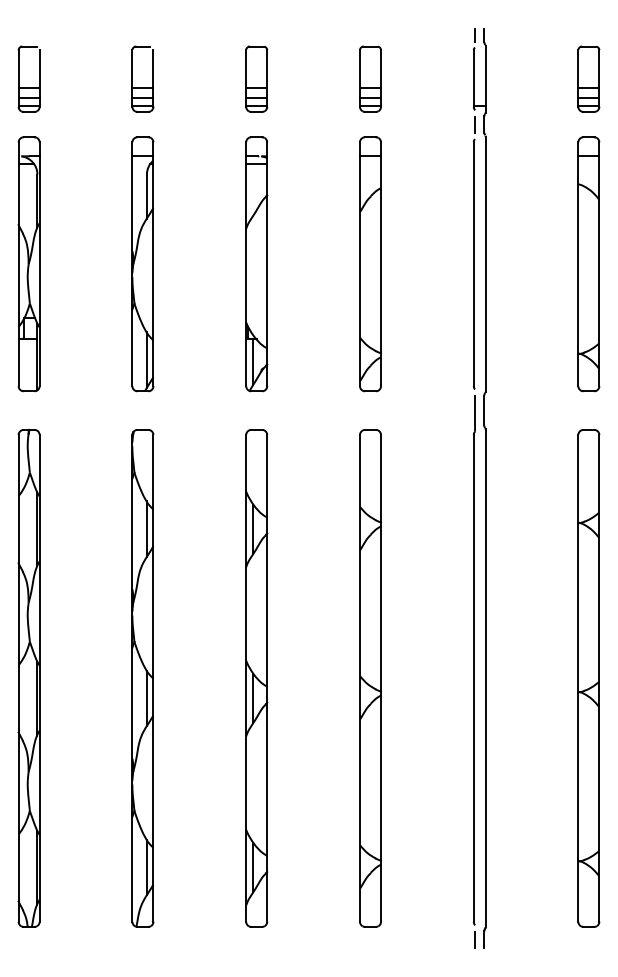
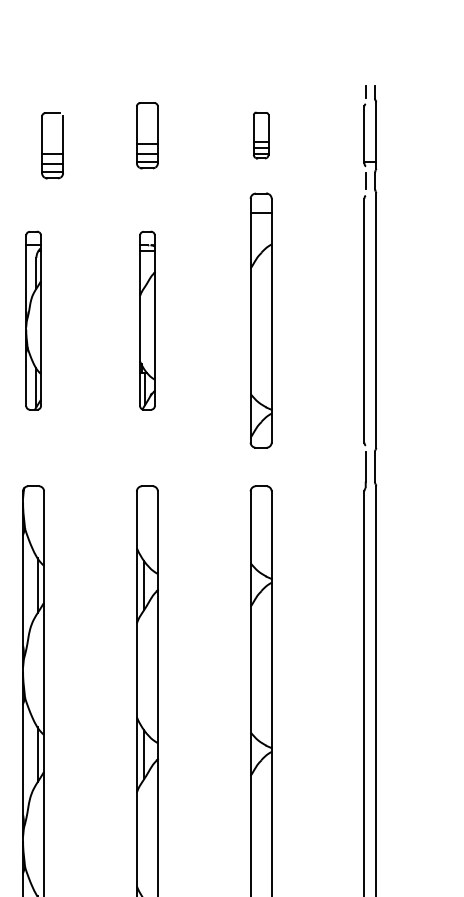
part: (370, 78) -> (261, 134), size x0.7
part: (142, 87) -> (52, 153), moved
part: (142, 264) -> (33, 320), size x0.7
part: (256, 264) -> (147, 320), size x0.7

